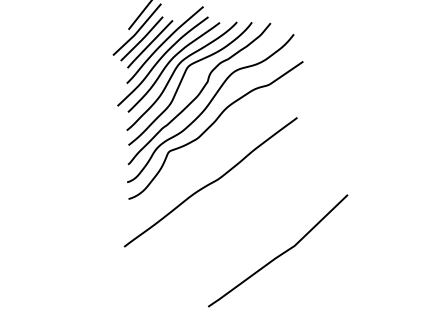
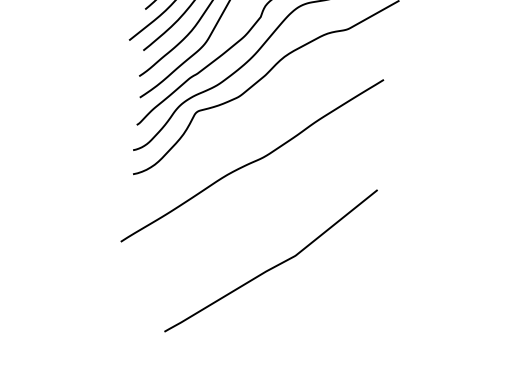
curve: (279, 254) -> (272, 266), moved

